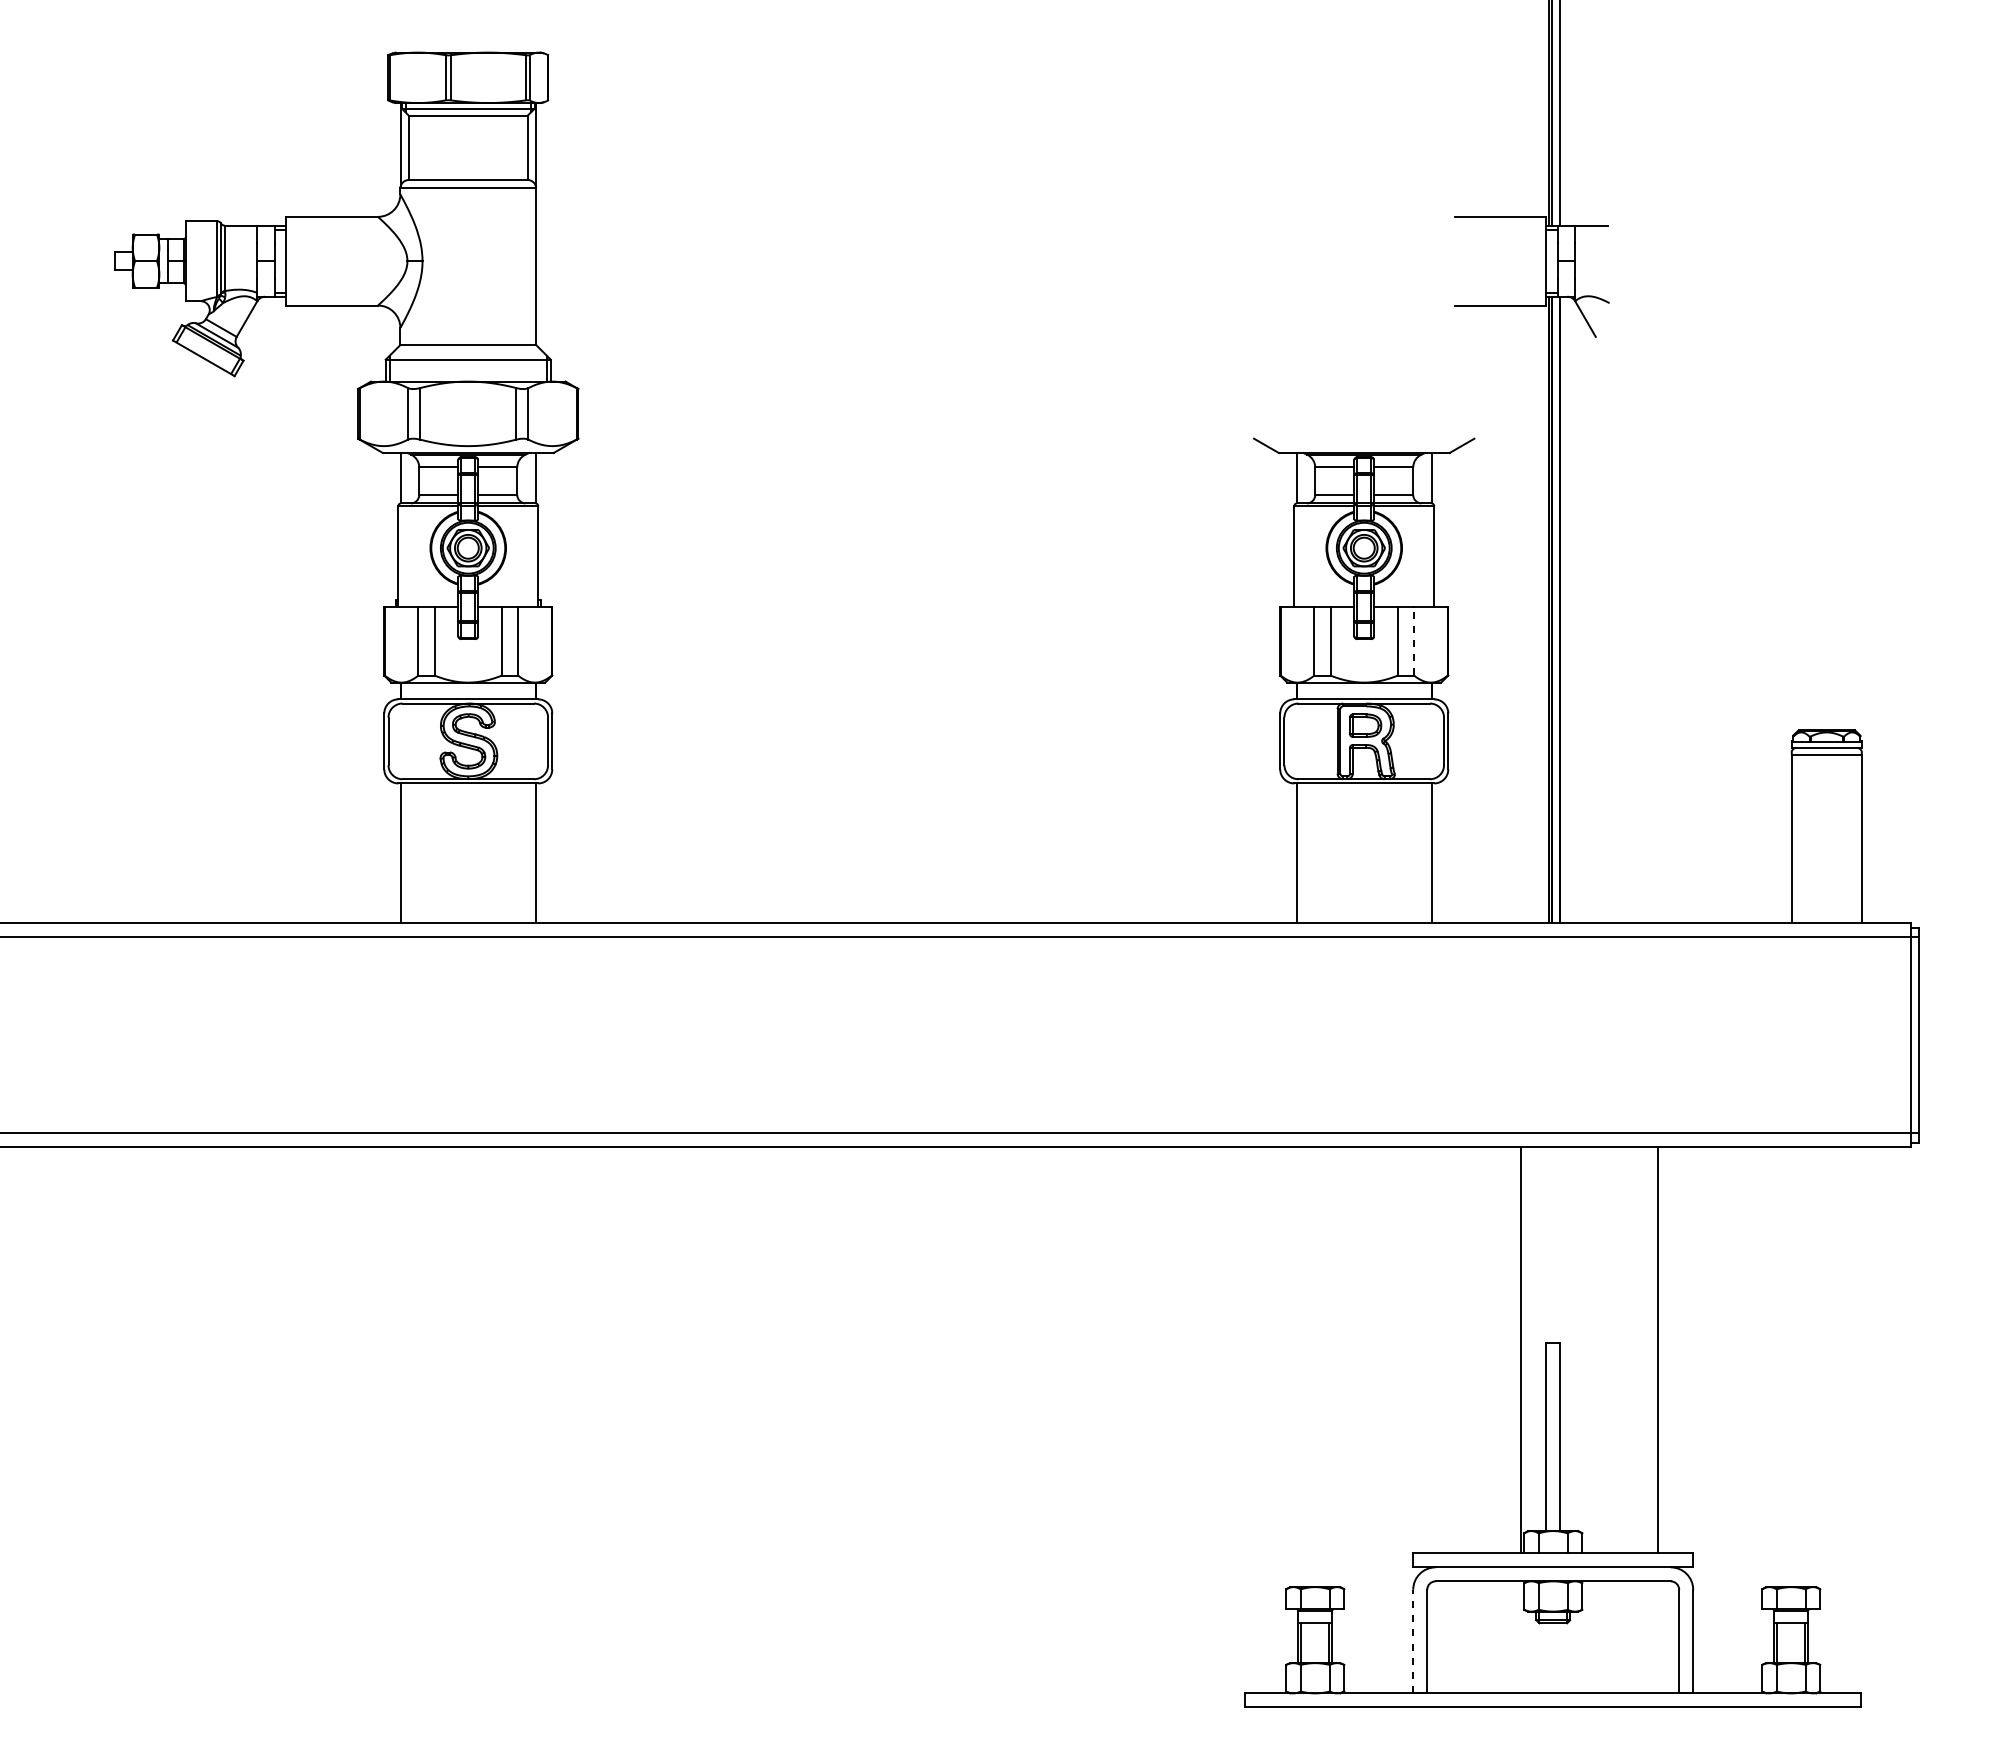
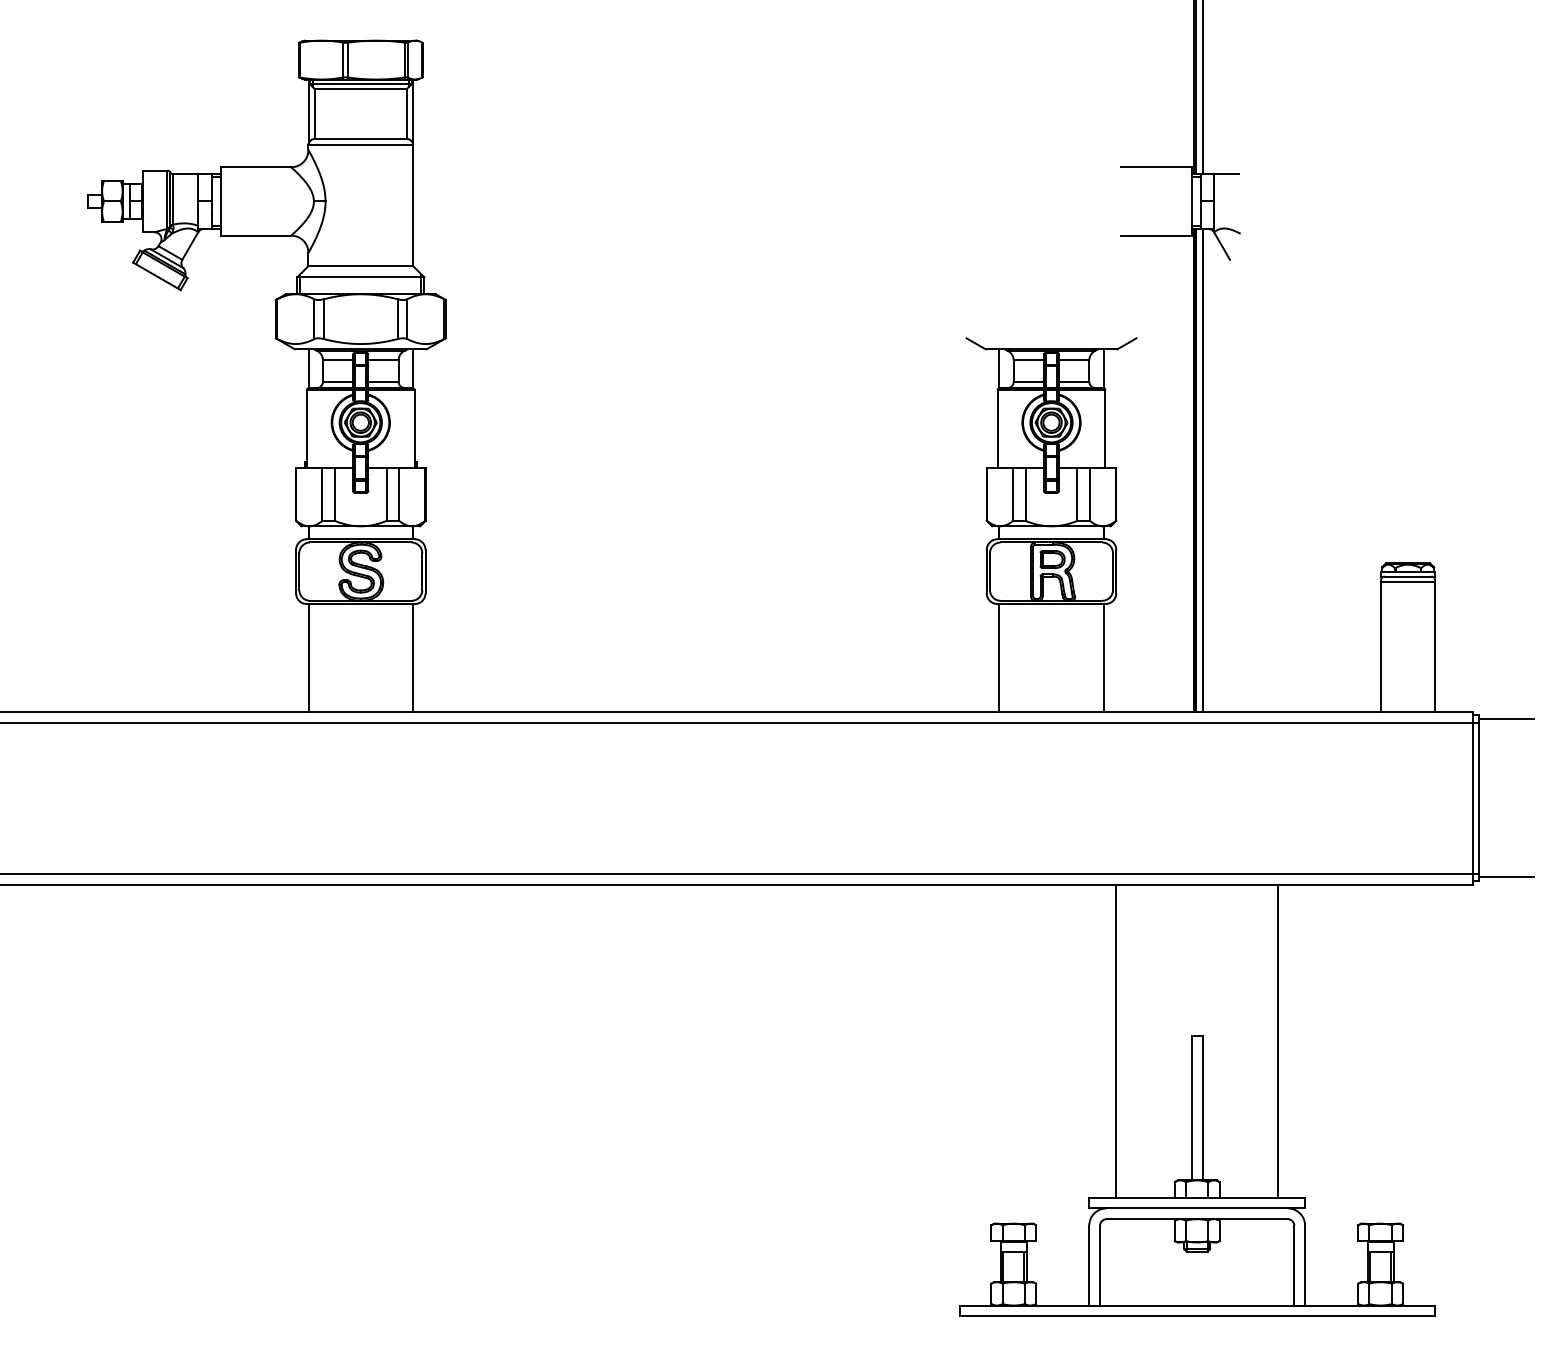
line: (1414, 640) -> (1090, 493), dashed -> solid
line: (1954, 933) -> (1506, 719), added
line: (1954, 1137) -> (1506, 877), added
line: (1521, 1350) -> (1116, 1041), moved
line: (1413, 1641) -> (1089, 1265), dashed -> solid

